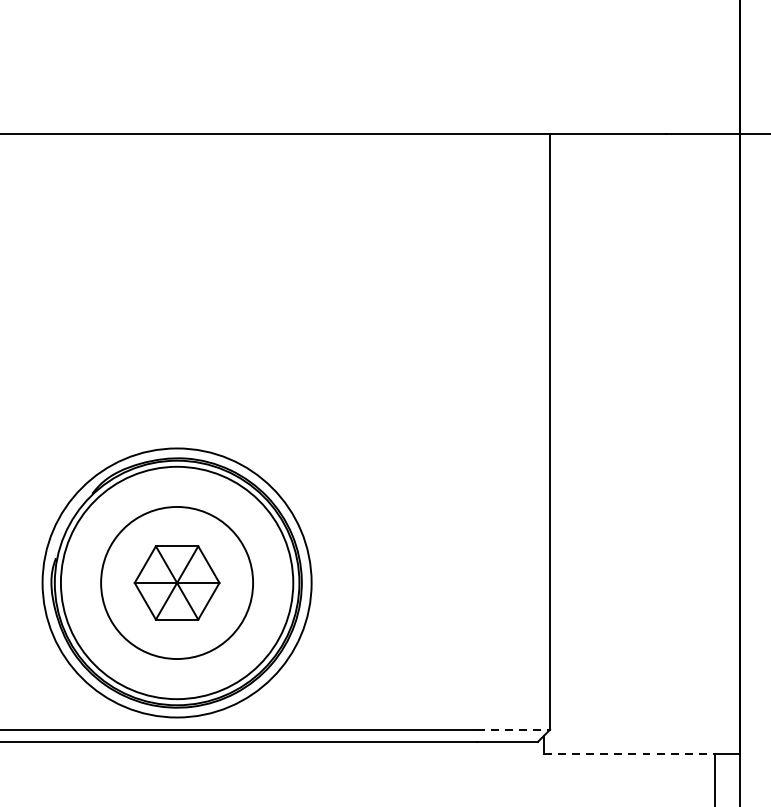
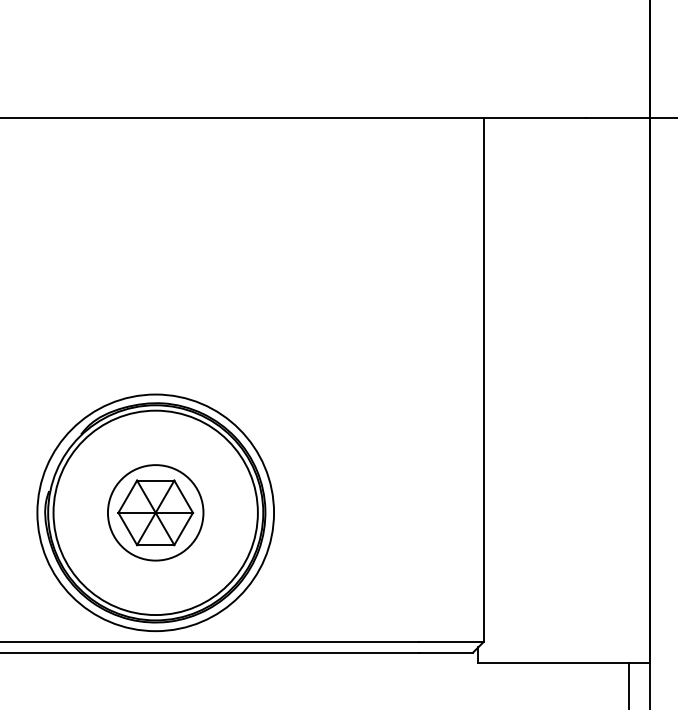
circle: (176, 582) -> (155, 512), size x0.71
line: (514, 729) -> (452, 641), dashed -> solid
line: (630, 754) -> (554, 663), dashed -> solid

